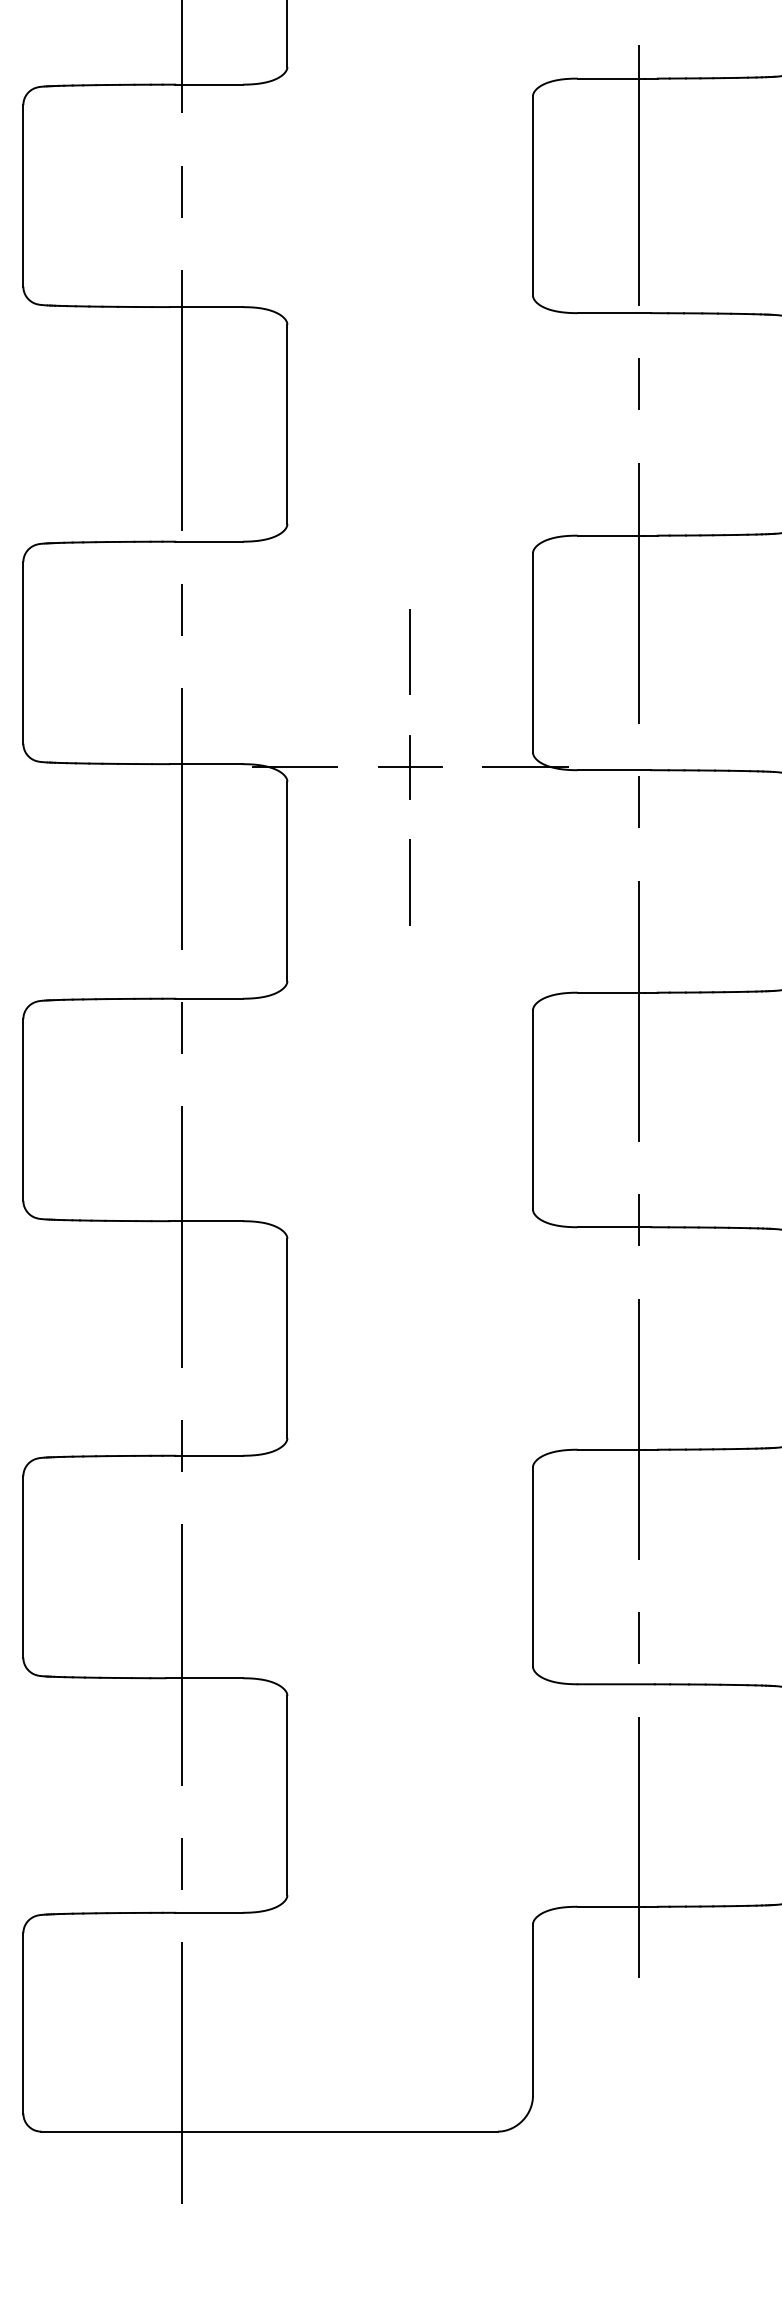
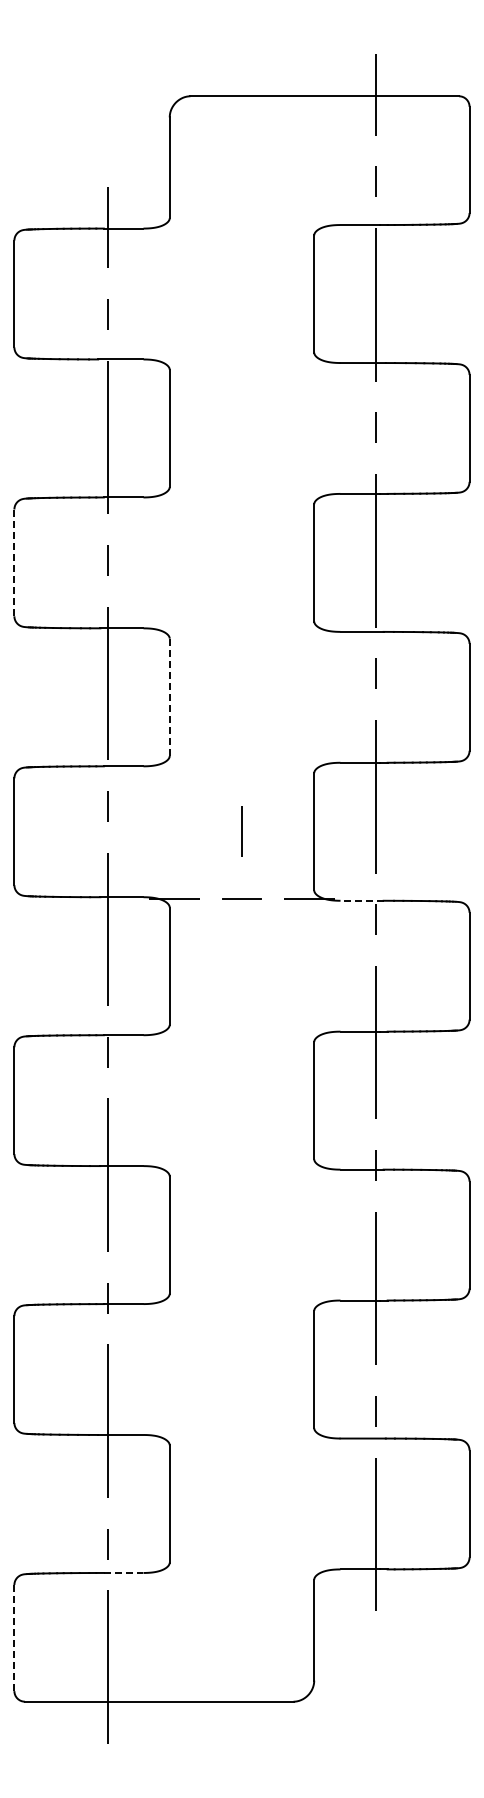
line: (23, 195) -> (14, 562), solid -> dashed
line: (286, 424) -> (169, 697), solid -> dashed
line: (411, 766) -> (242, 898), removed
line: (615, 769) -> (362, 900), solid -> dashed
line: (409, 881) -> (241, 966), removed
line: (208, 1912) -> (123, 1572), solid -> dashed
line: (23, 2022) -> (14, 1637), solid -> dashed

